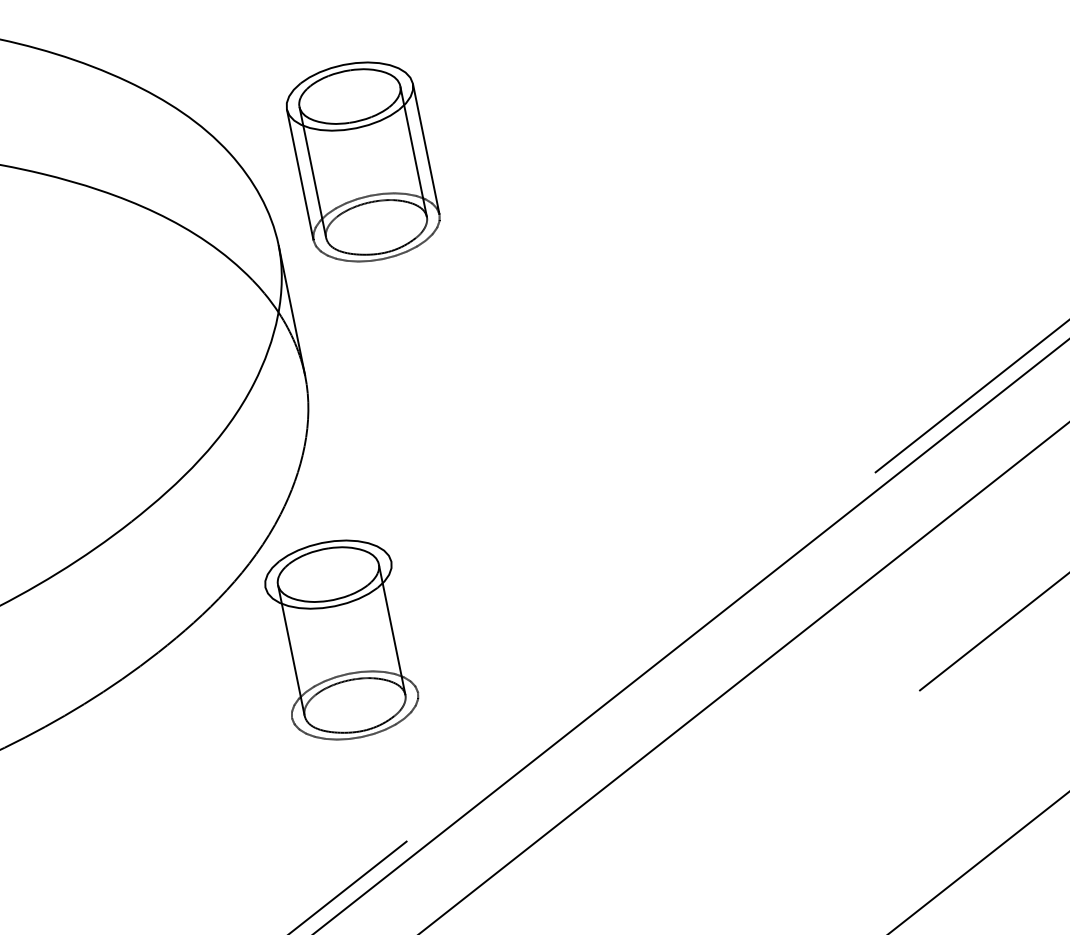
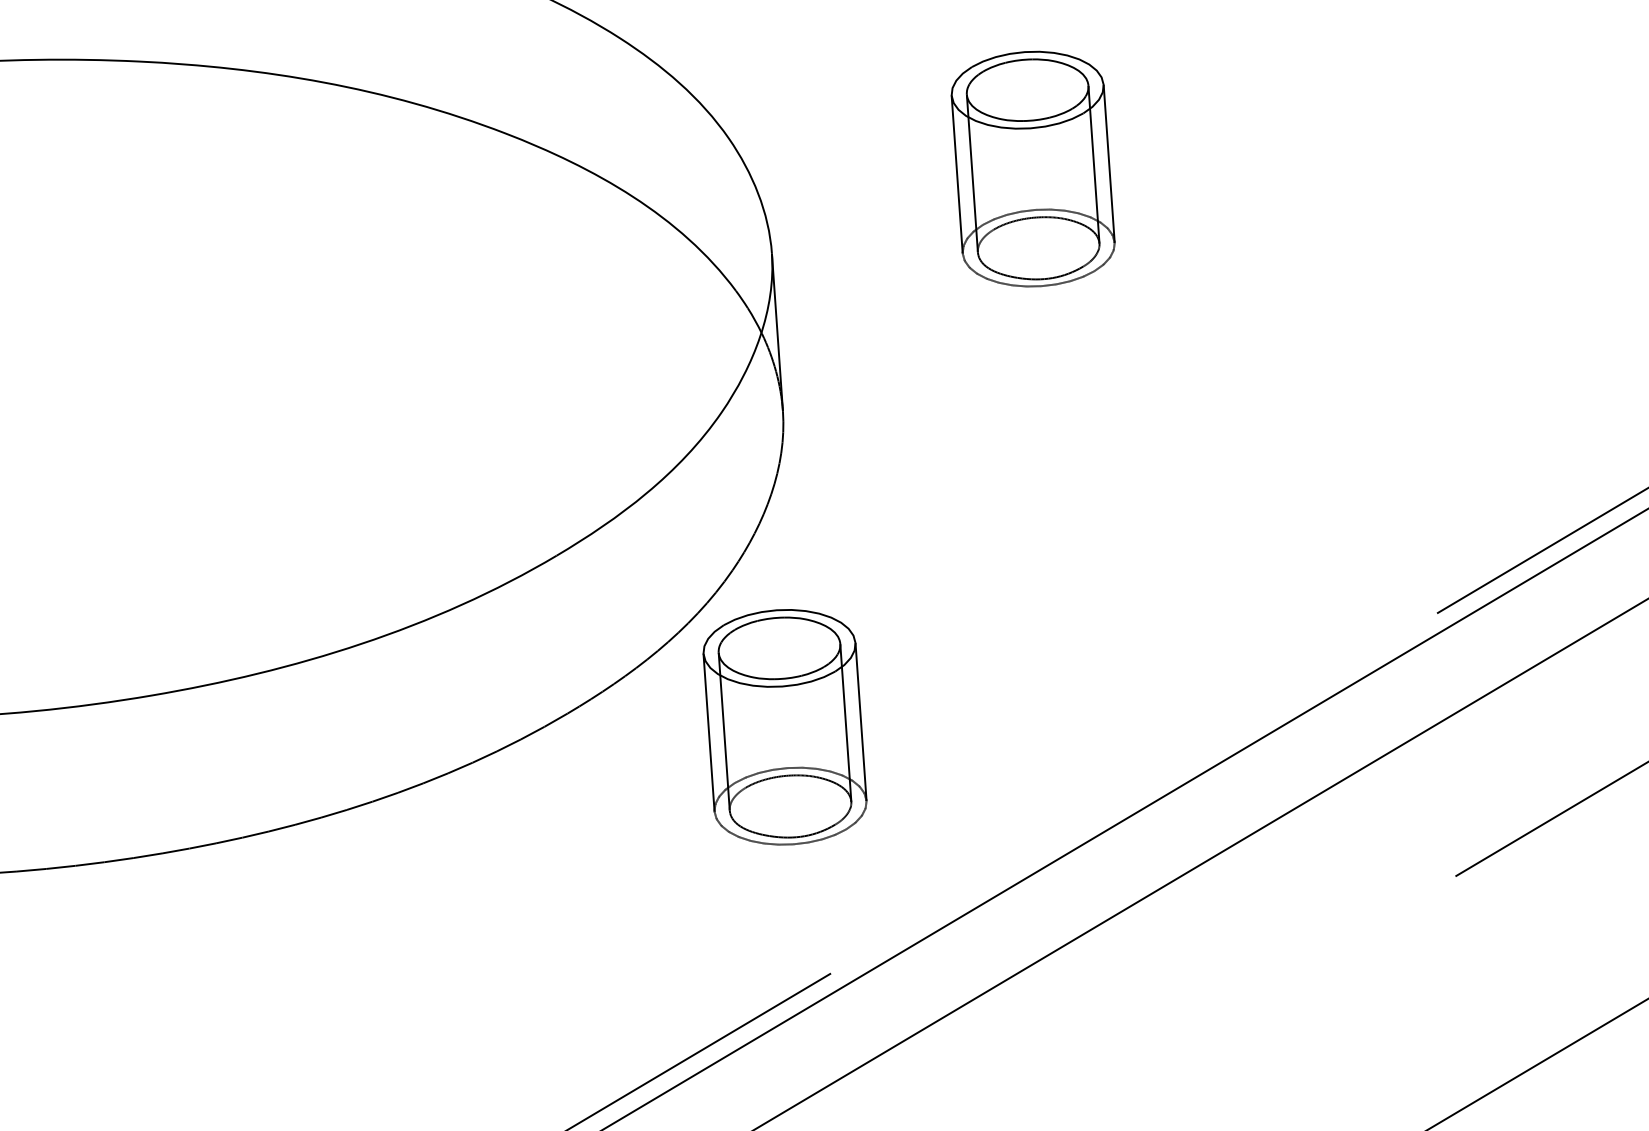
part: (362, 161) -> (1032, 168), moved
line: (404, 626) -> (860, 721), added
line: (278, 652) -> (708, 732), added

